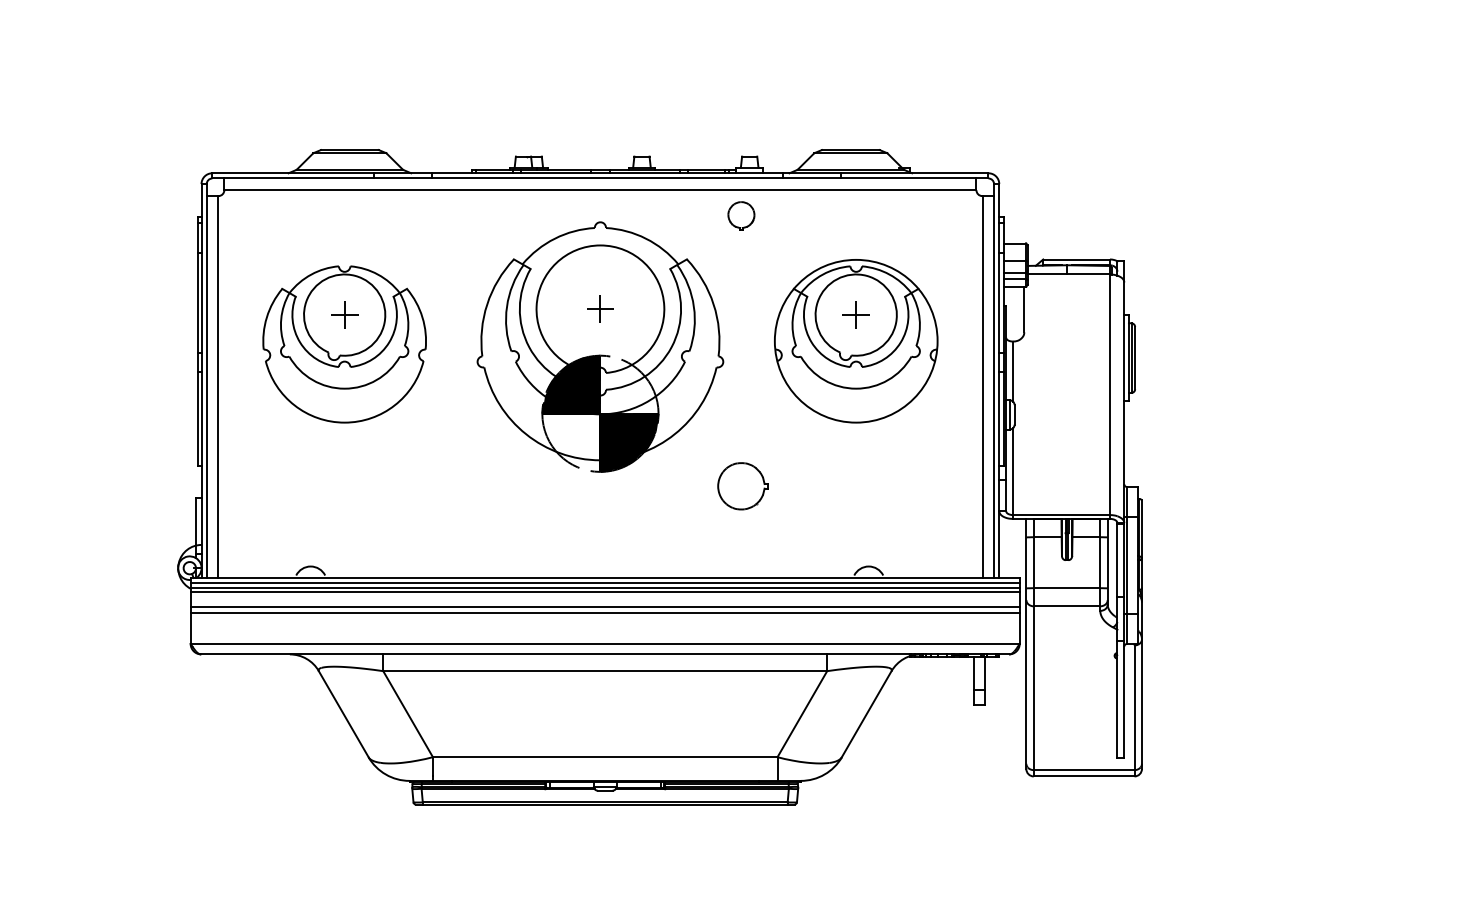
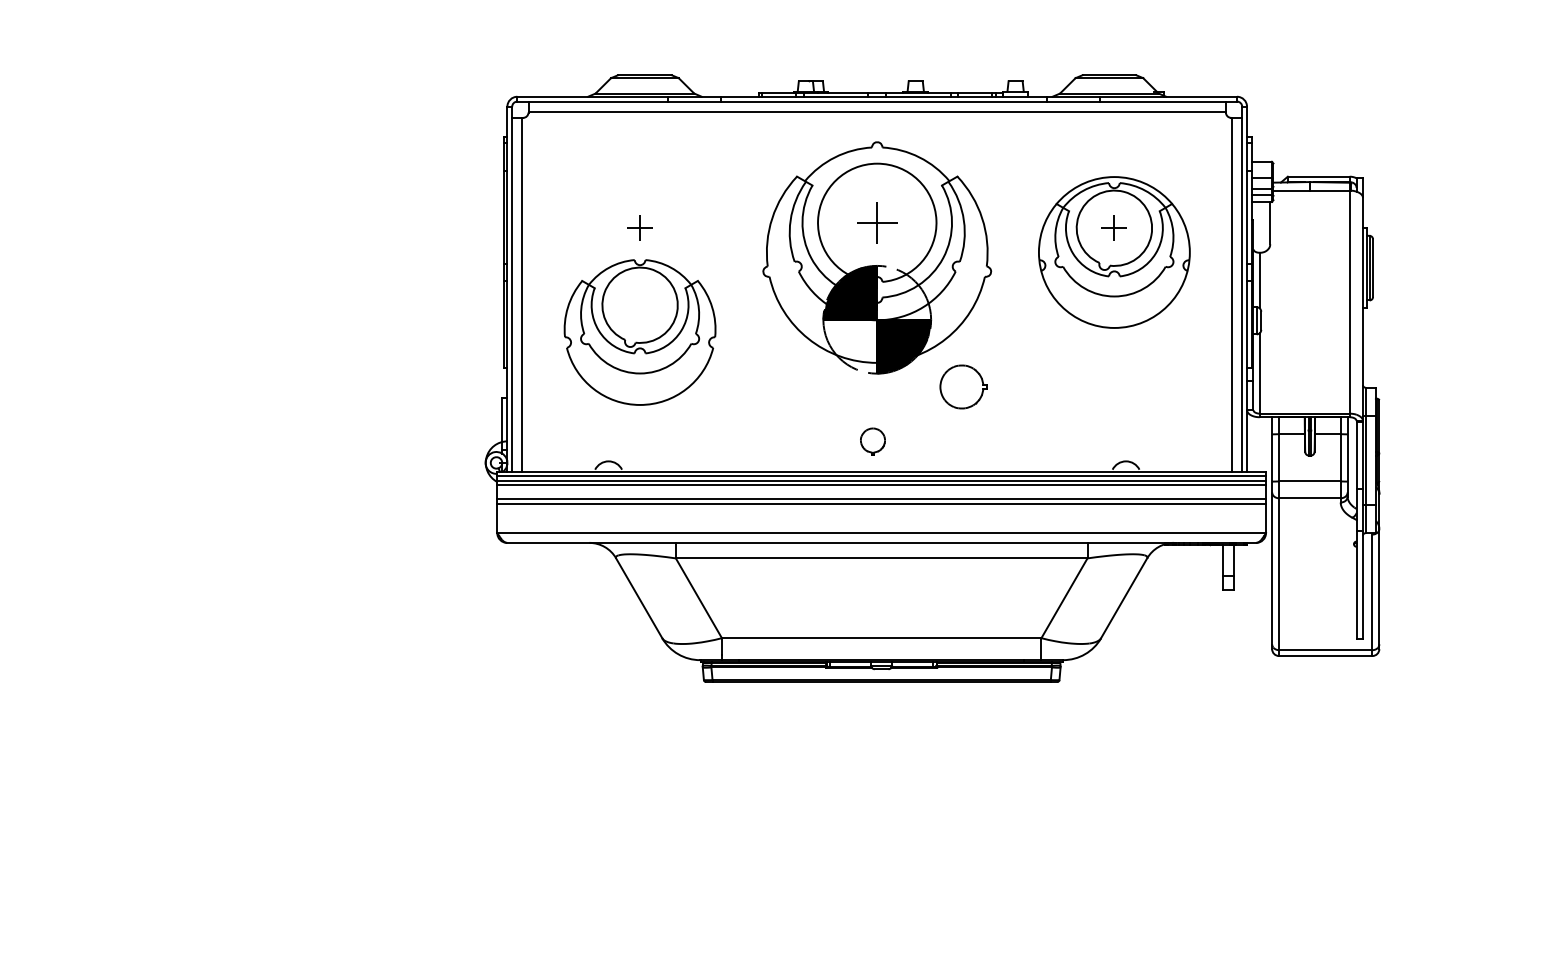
part: (740, 216) -> (872, 441), moved
part: (599, 308) -> (876, 222), size x1.6
part: (344, 344) -> (639, 332), moved
part: (743, 485) -> (963, 386), moved

